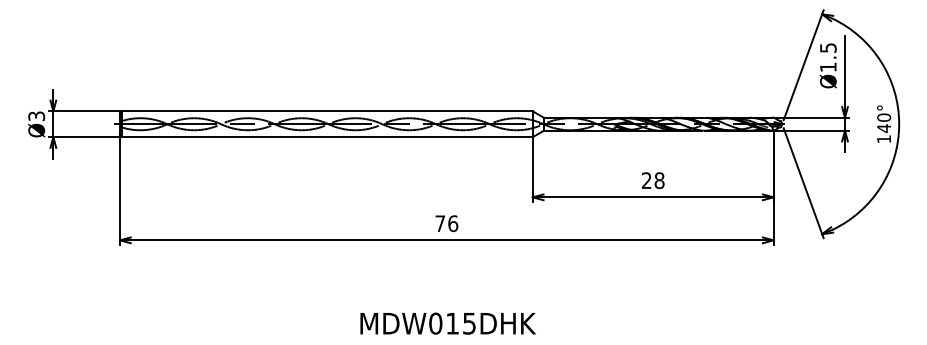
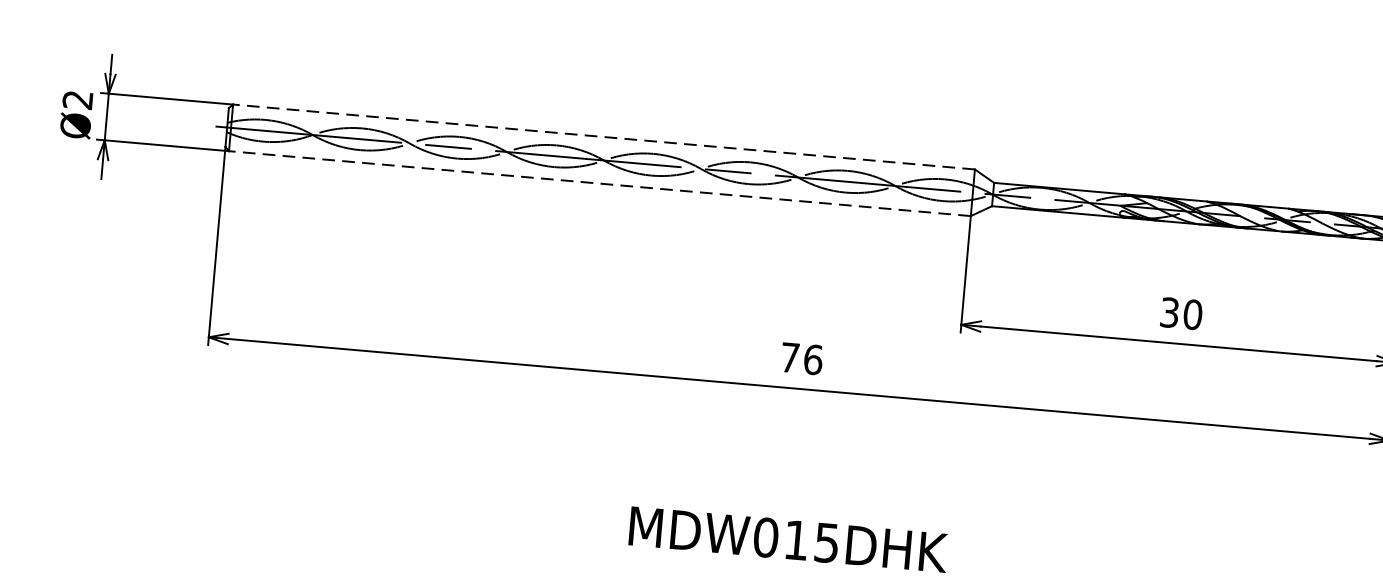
line: (326, 111) -> (602, 137), solid -> dashed
text: (36, 116) -> (77, 100), Ø3 -> Ø2
line: (326, 137) -> (598, 184), solid -> dashed
text: (653, 180) -> (1181, 313), 28 -> 30

